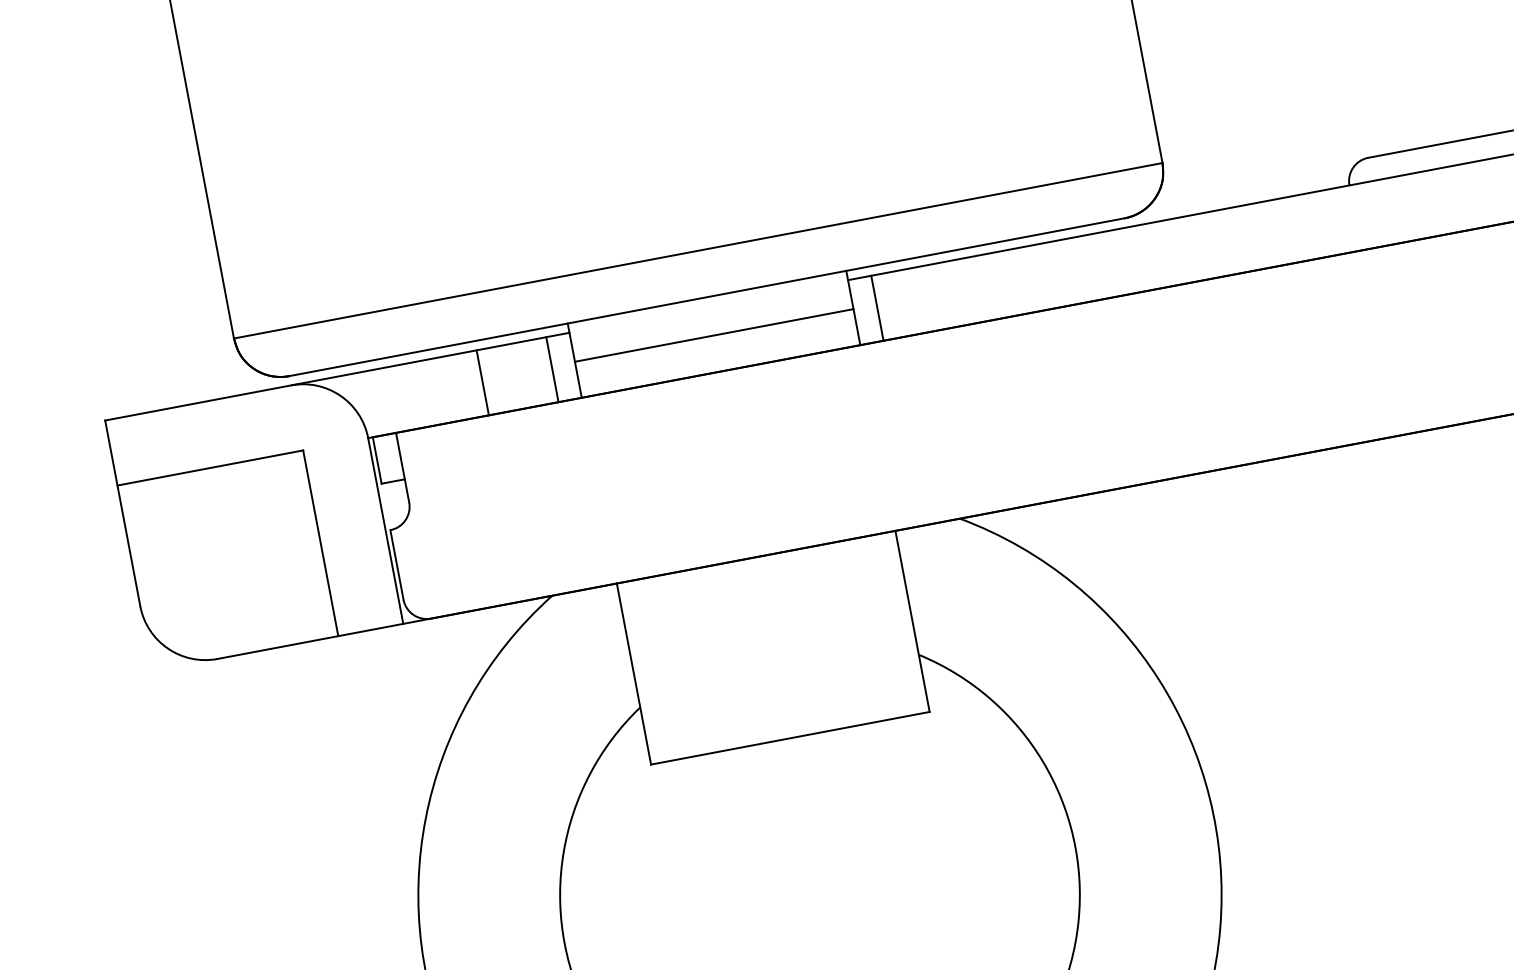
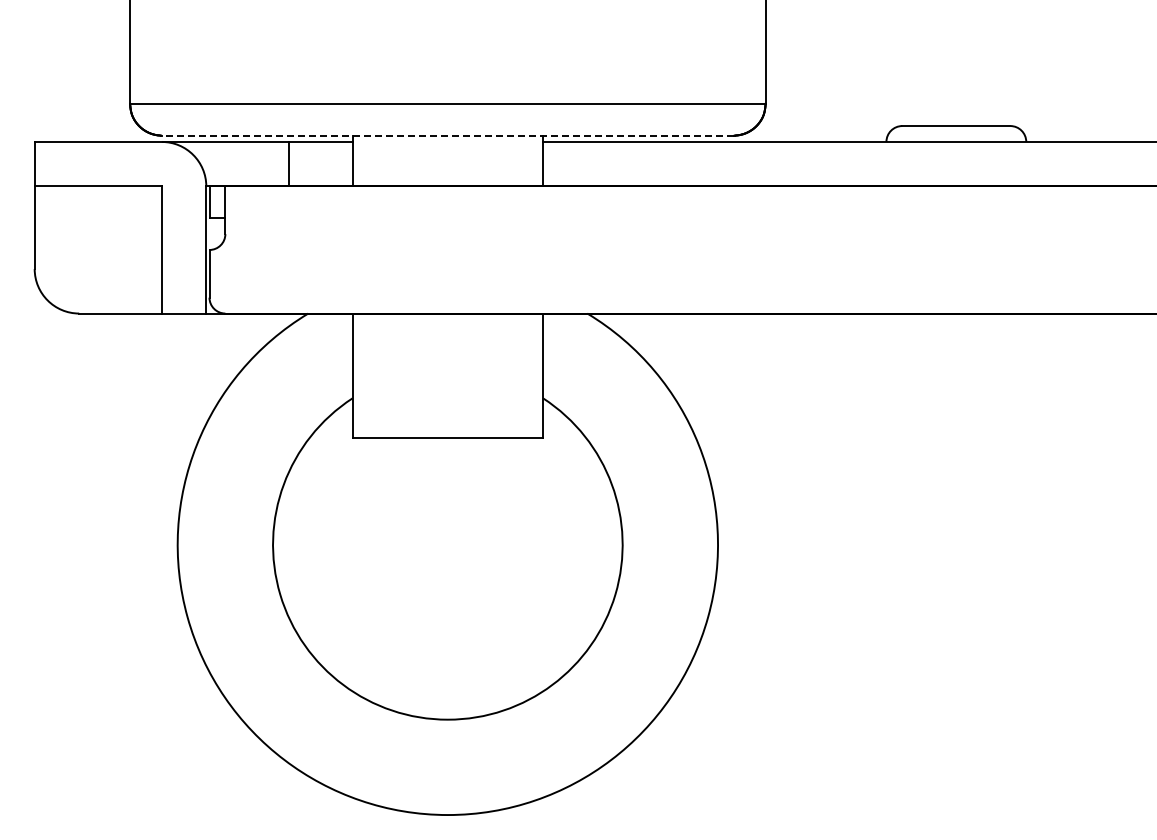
line: (706, 297) -> (447, 135), solid -> dashed
line: (877, 307) -> (559, 163), removed
line: (713, 335) -> (447, 161), removed
line: (552, 368) -> (336, 163), removed

